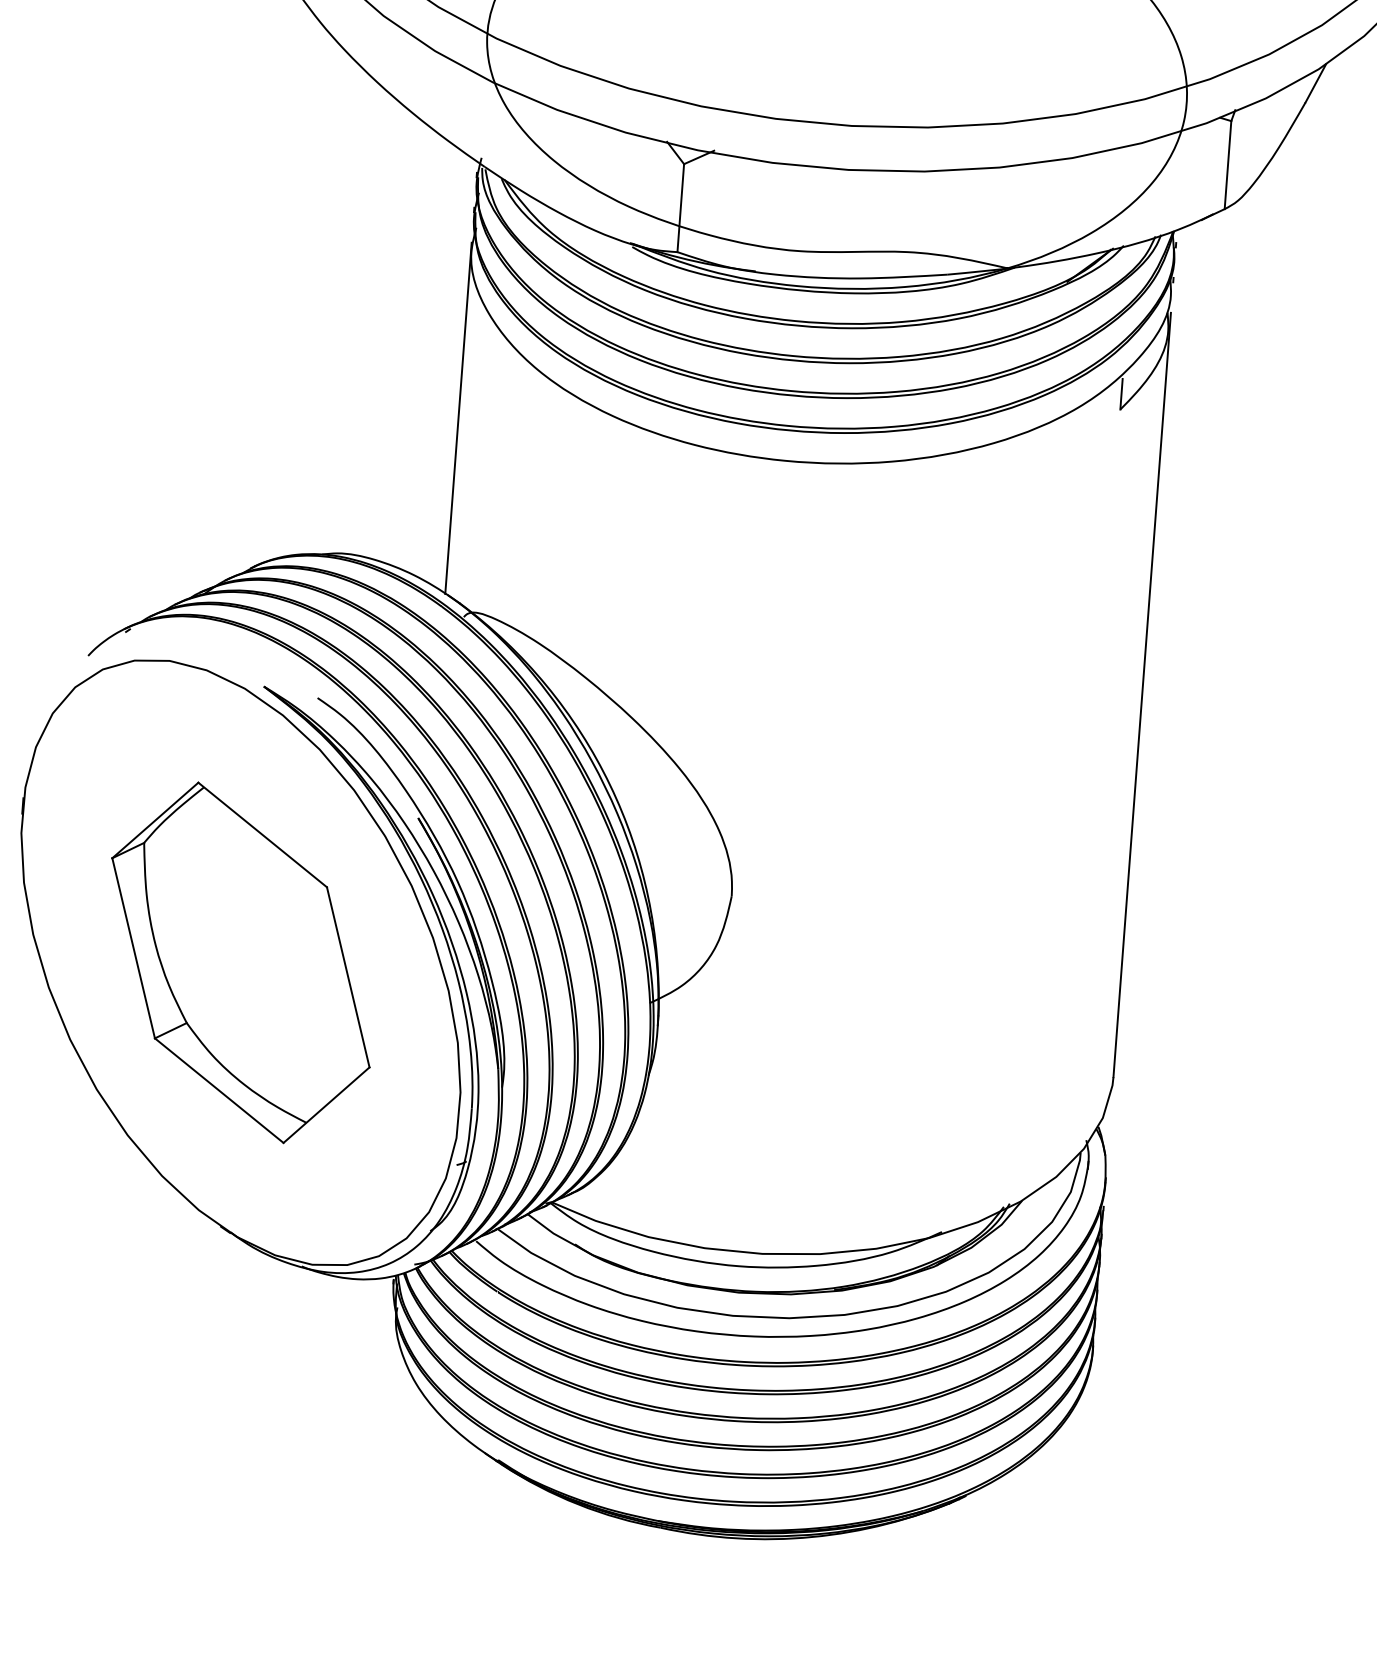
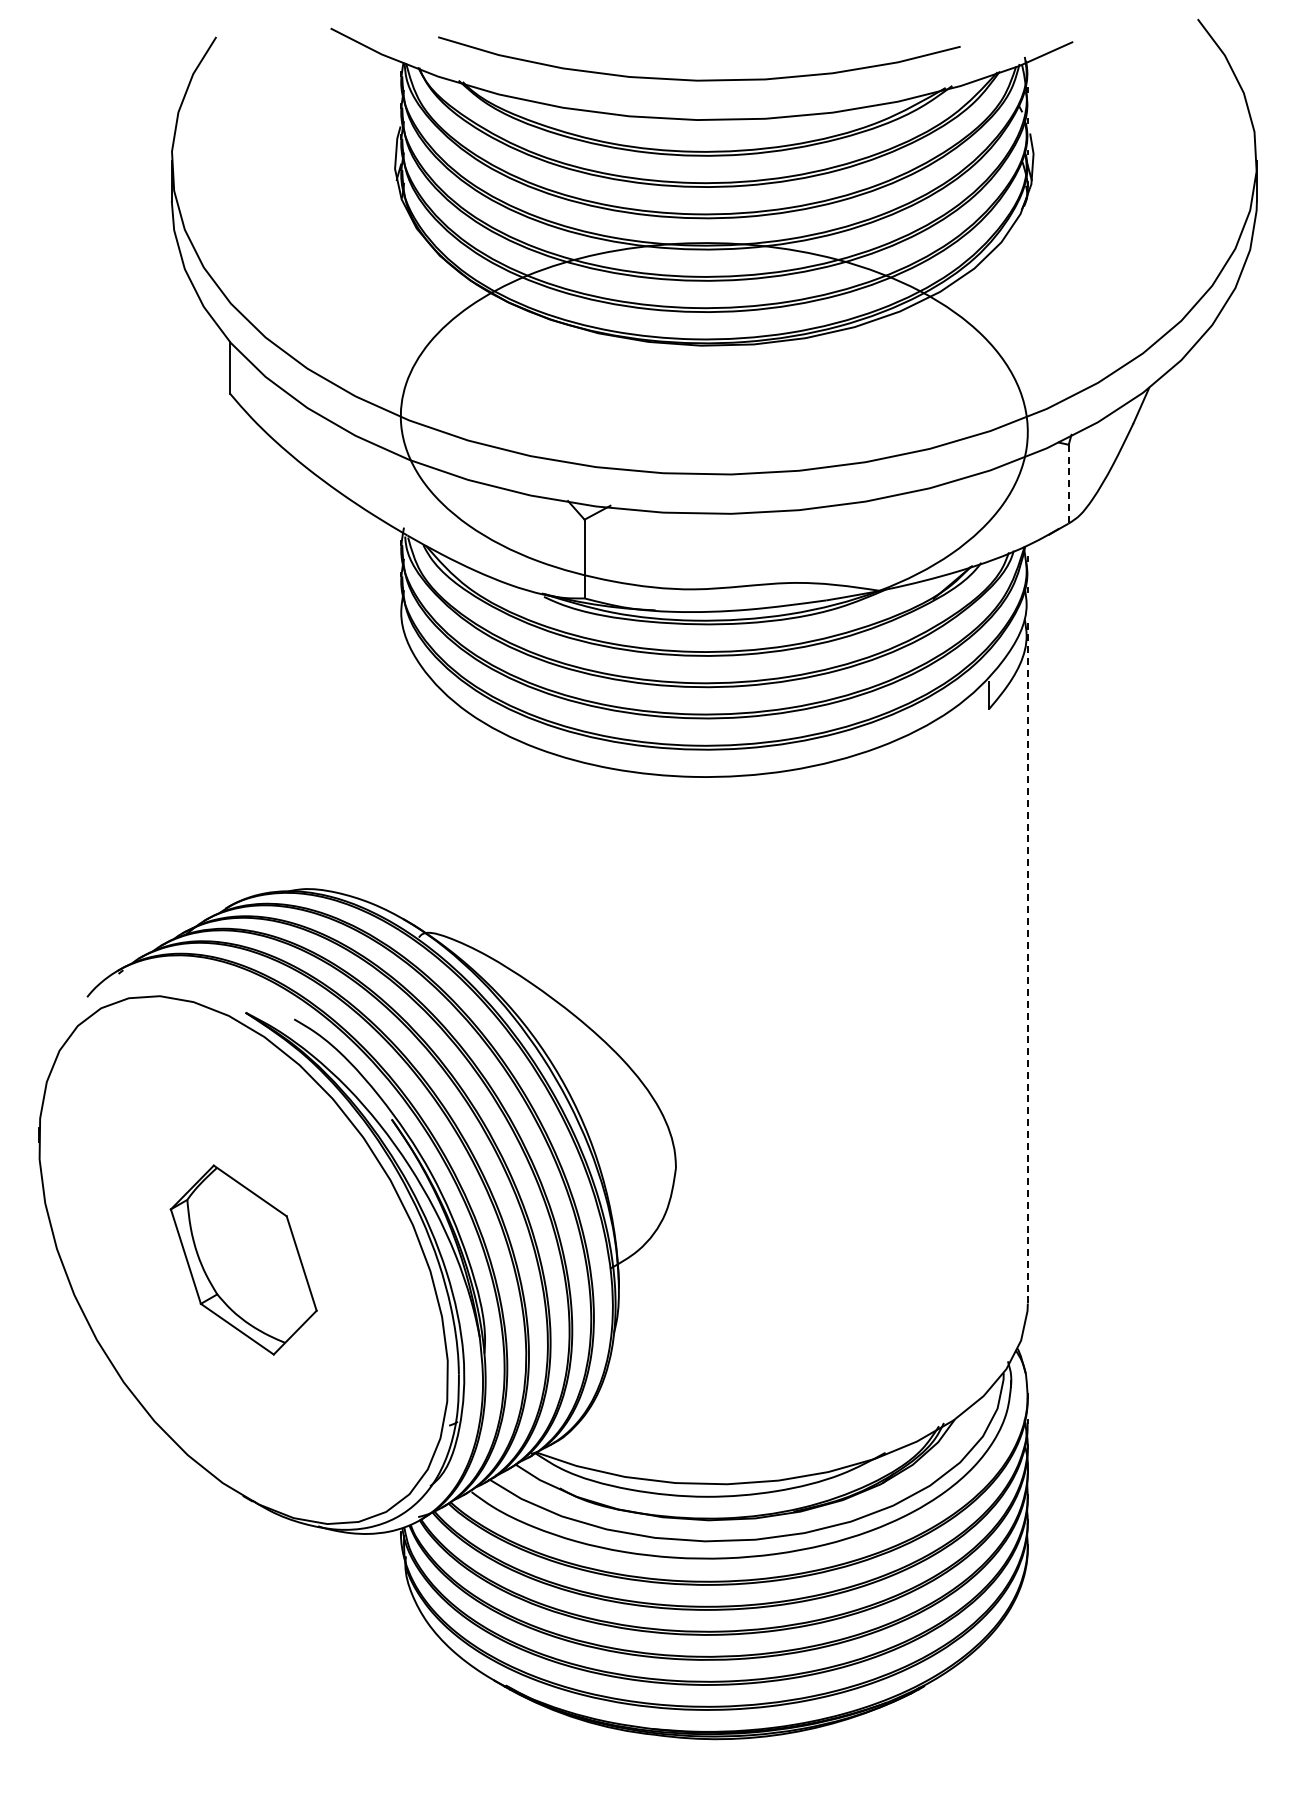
line: (1227, 165) -> (1068, 484), solid -> dashed
line: (458, 417) -> (400, 760), removed
line: (1141, 695) -> (1027, 961), solid -> dashed
part: (240, 962) -> (243, 1259), size x0.6

